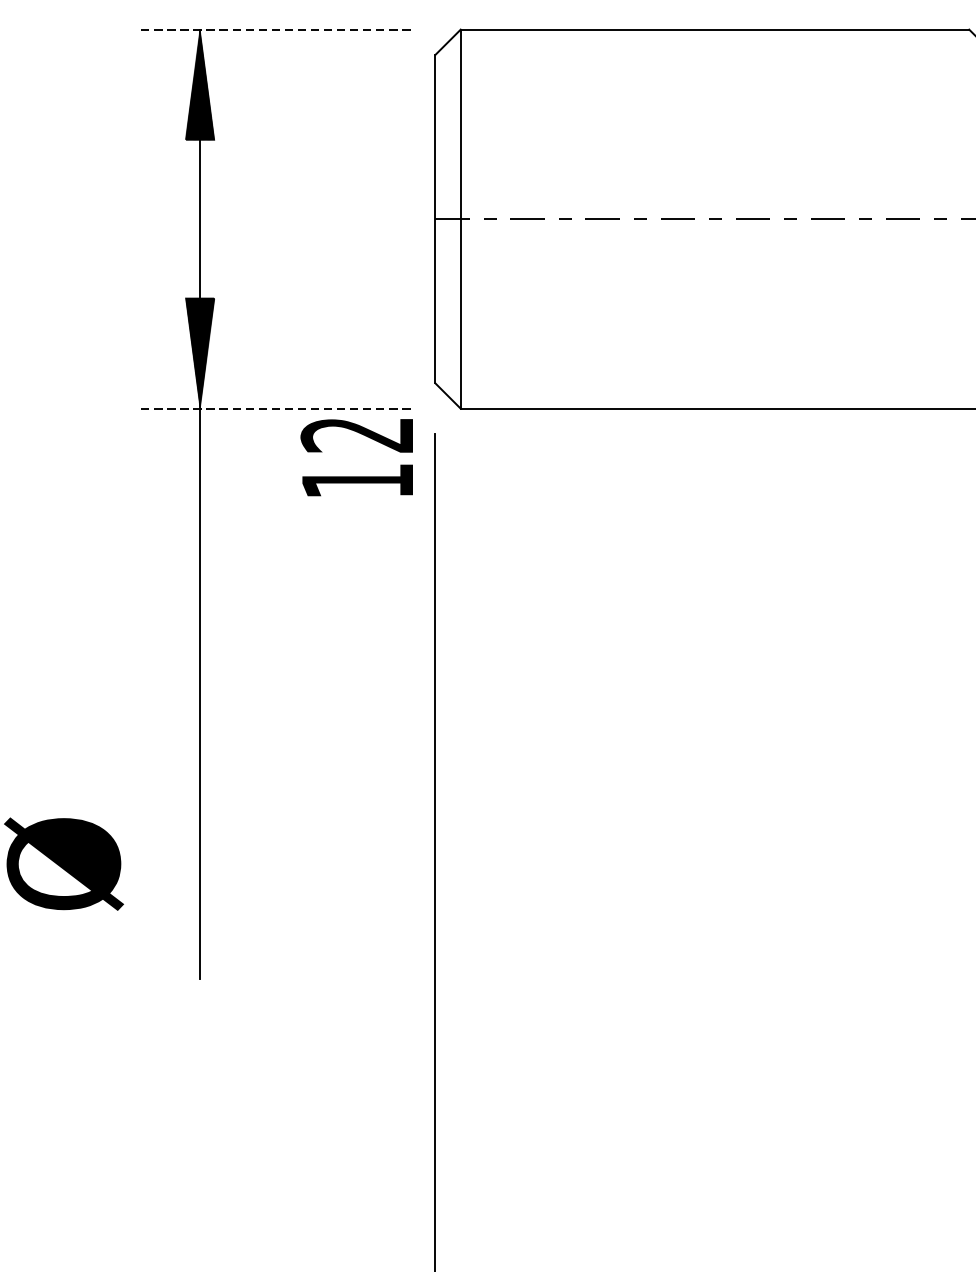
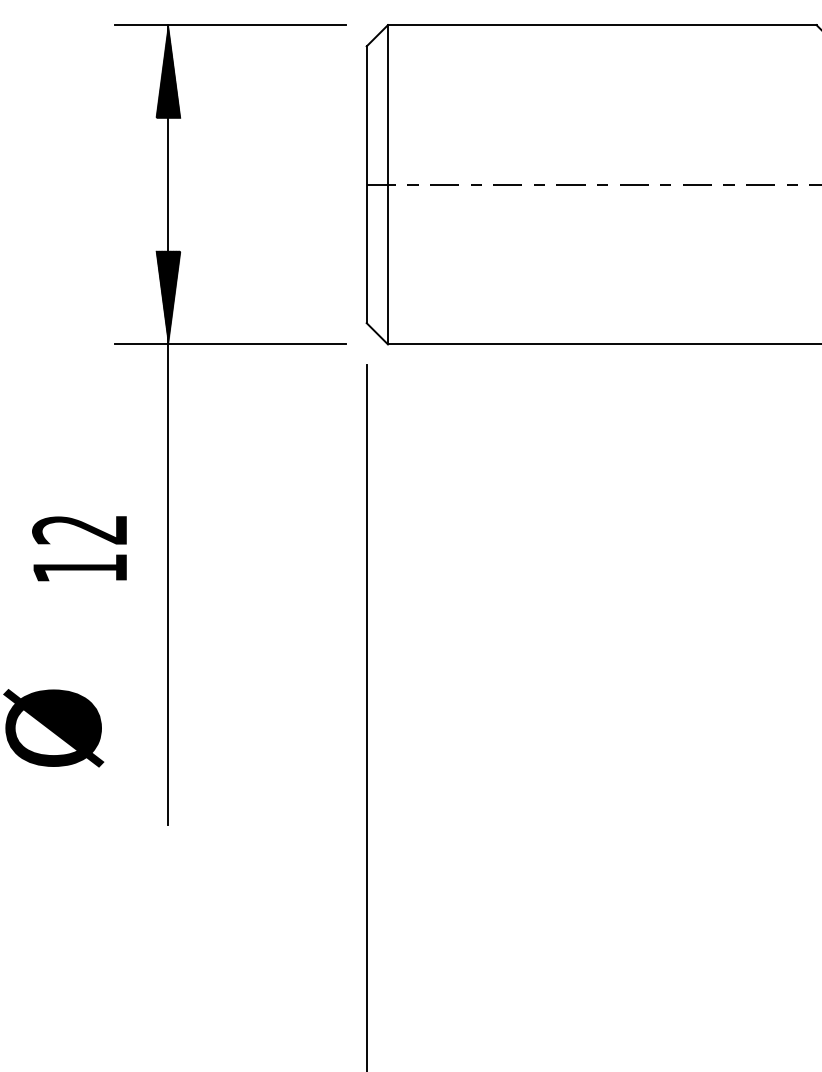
line: (272, 30) -> (229, 25), dashed -> solid
line: (272, 408) -> (229, 344), dashed -> solid
text: (356, 457) -> (79, 548), moved

